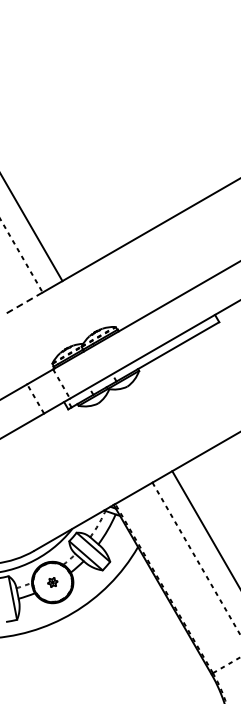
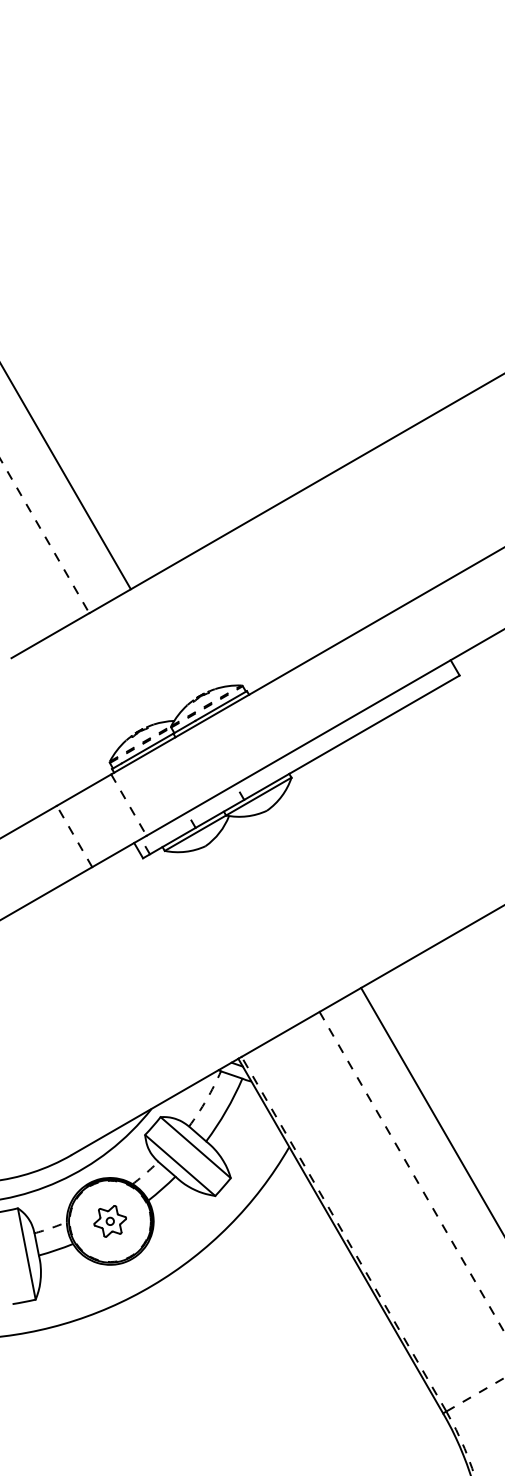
line: (23, 303) -> (49, 636), dashed -> solid
part: (52, 582) -> (109, 1221), size x1.67

